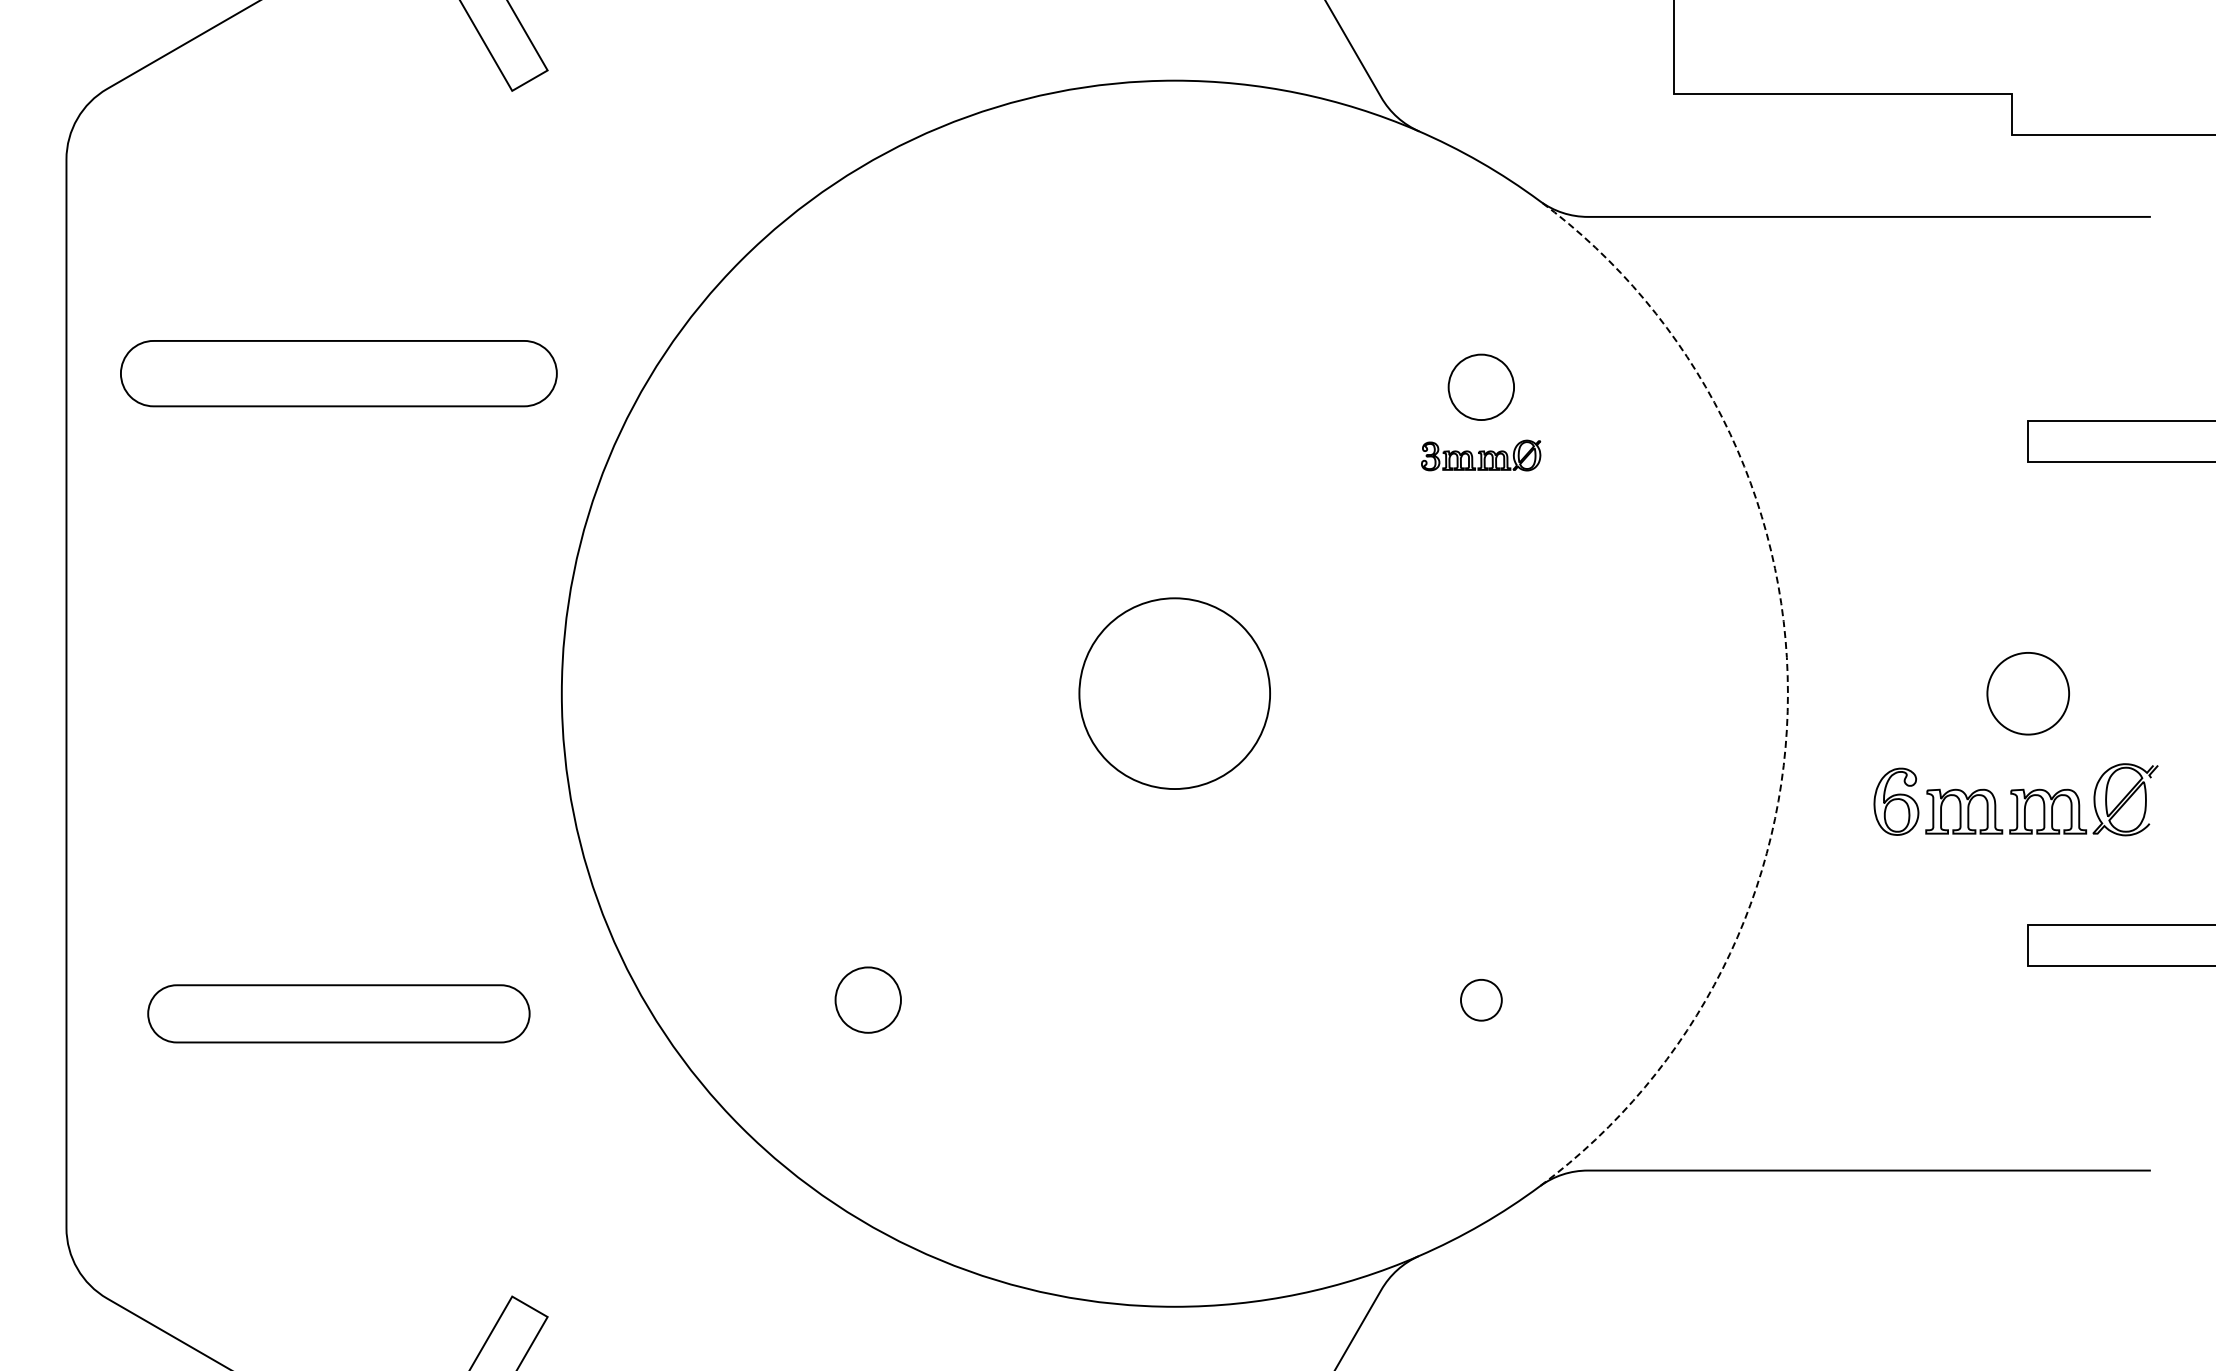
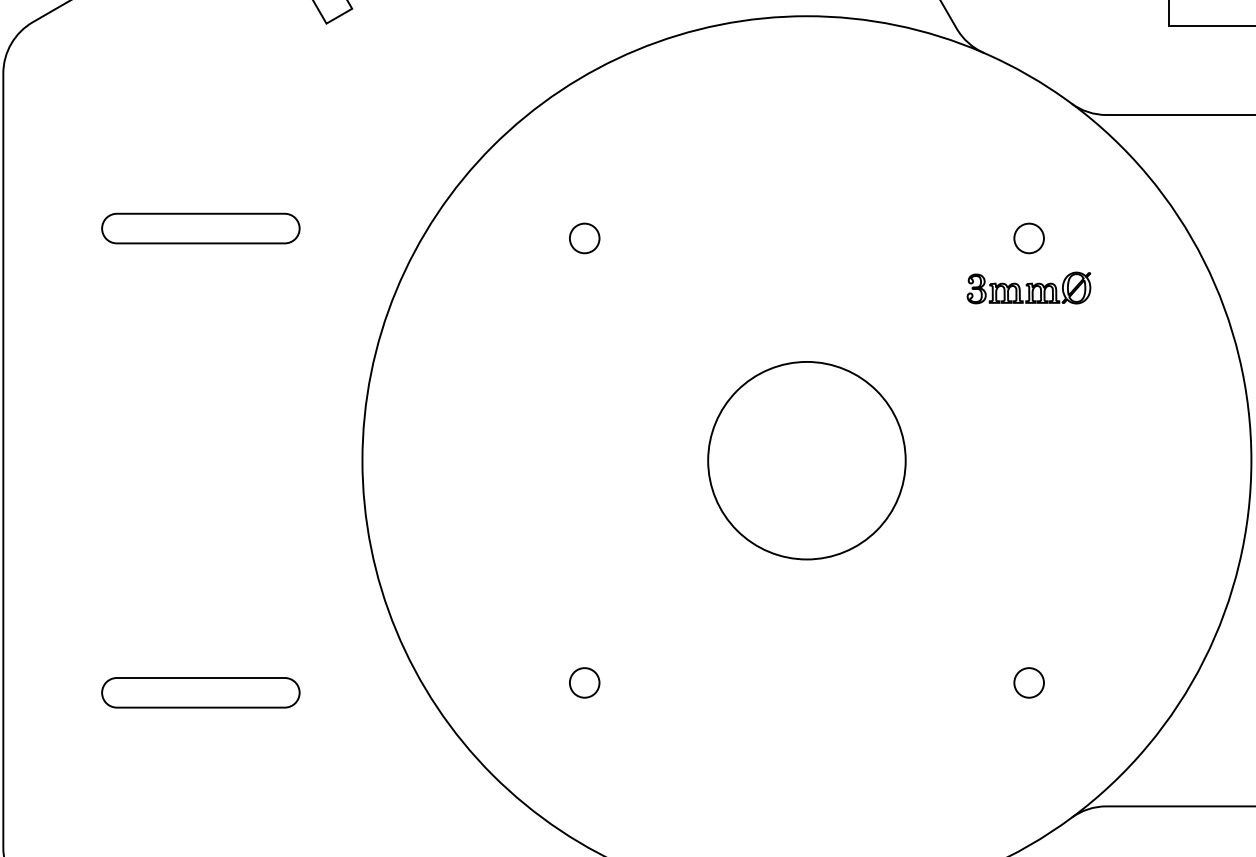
part: (338, 373) -> (200, 228), size x0.62
part: (868, 386) -> (584, 237), added
part: (1481, 386) -> (1029, 237), size x0.62
part: (1480, 455) -> (1028, 287), size x1.43
part: (1174, 693) -> (806, 460), size x1.43
line: (1787, 693) -> (1251, 460), dashed -> solid
part: (868, 1000) -> (584, 683), size x0.62
part: (338, 1013) -> (200, 692), size x0.71

